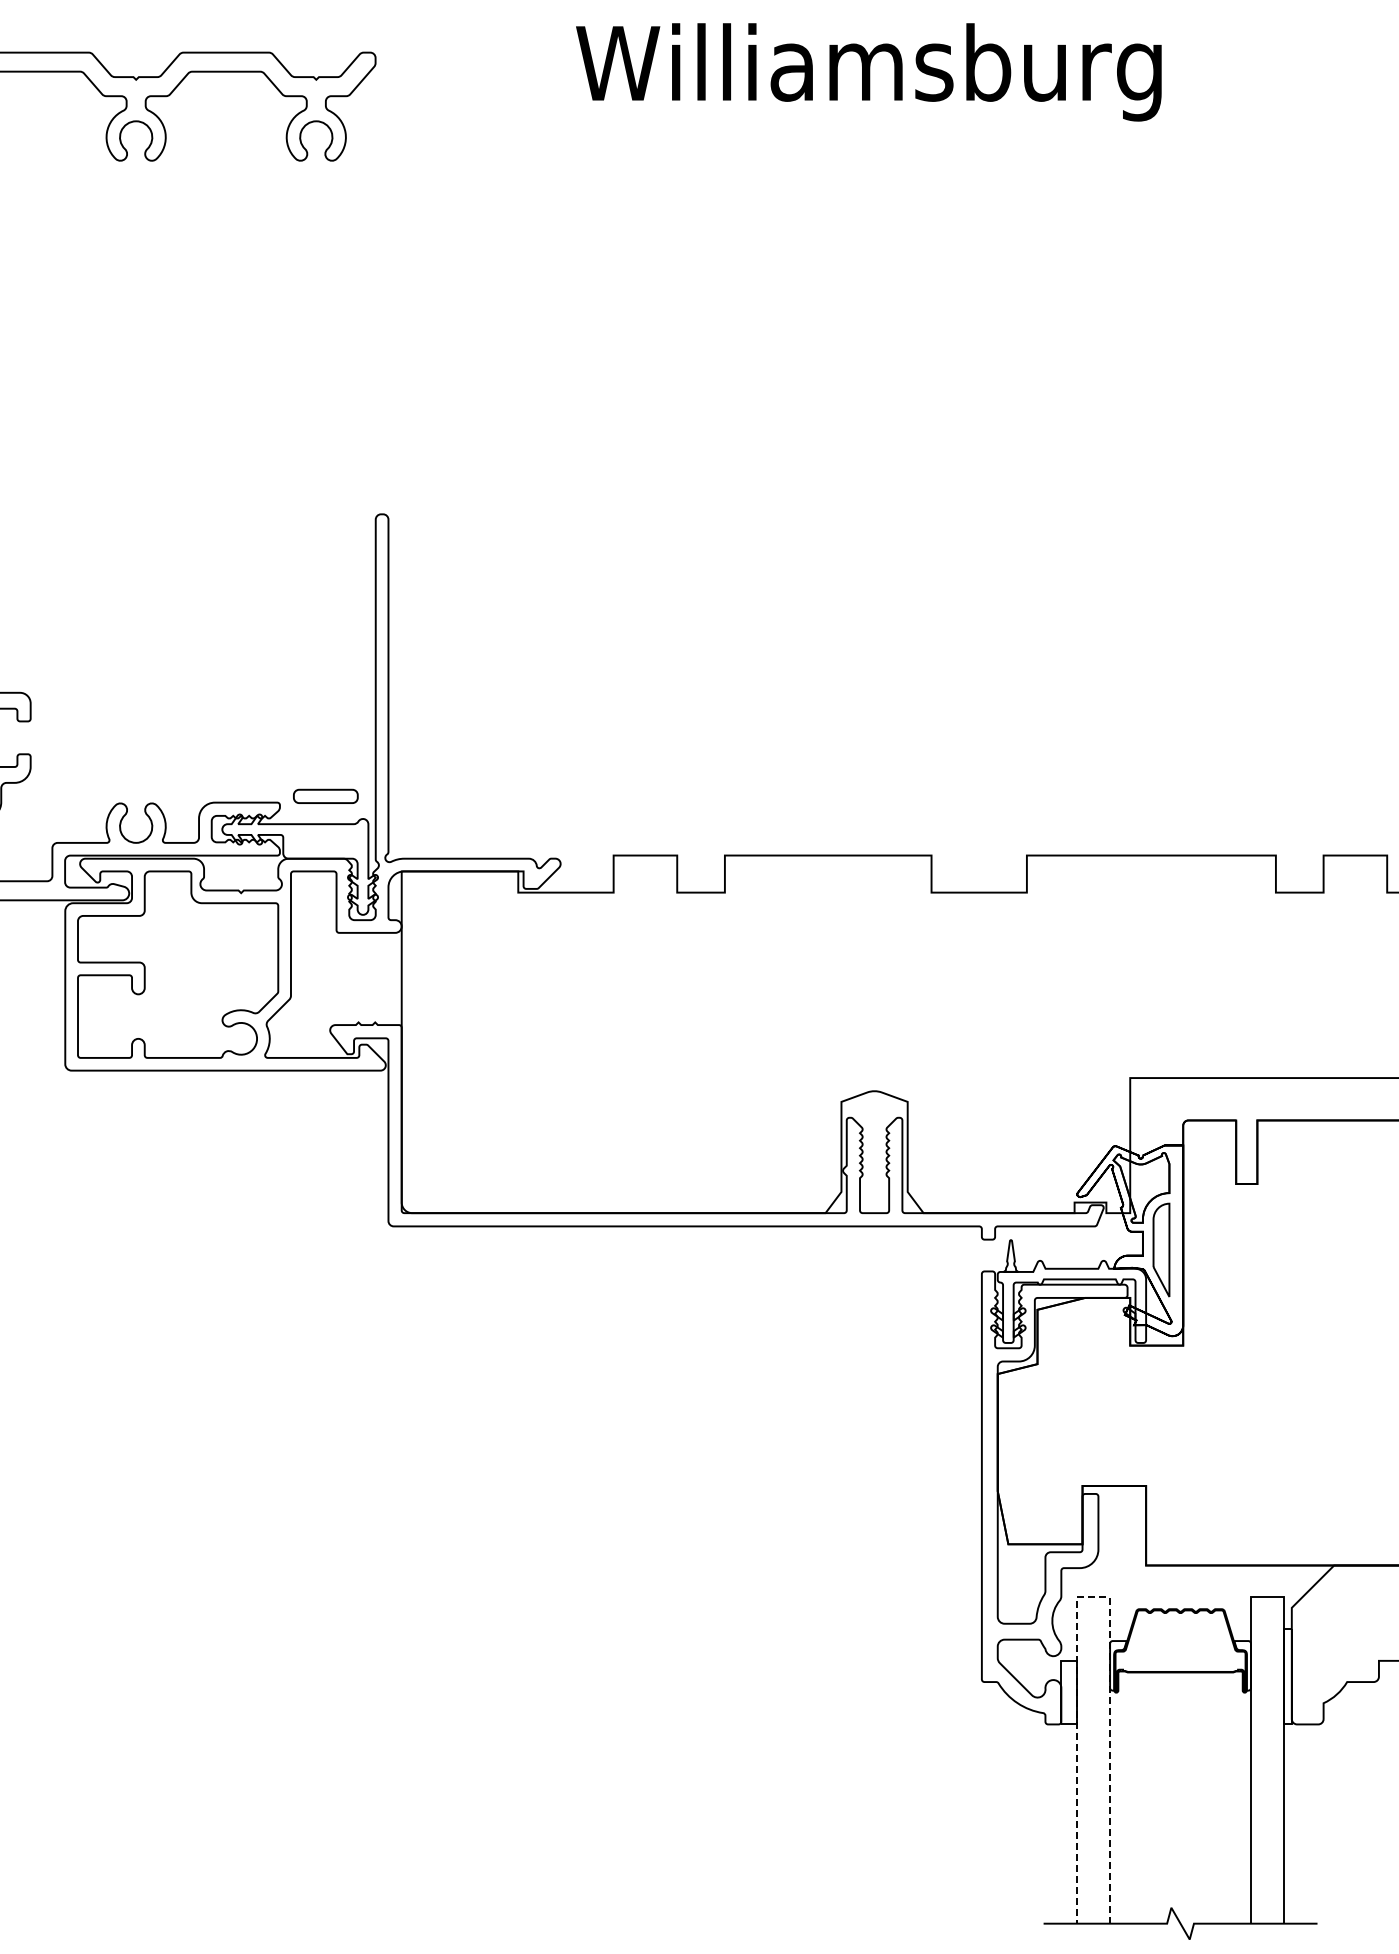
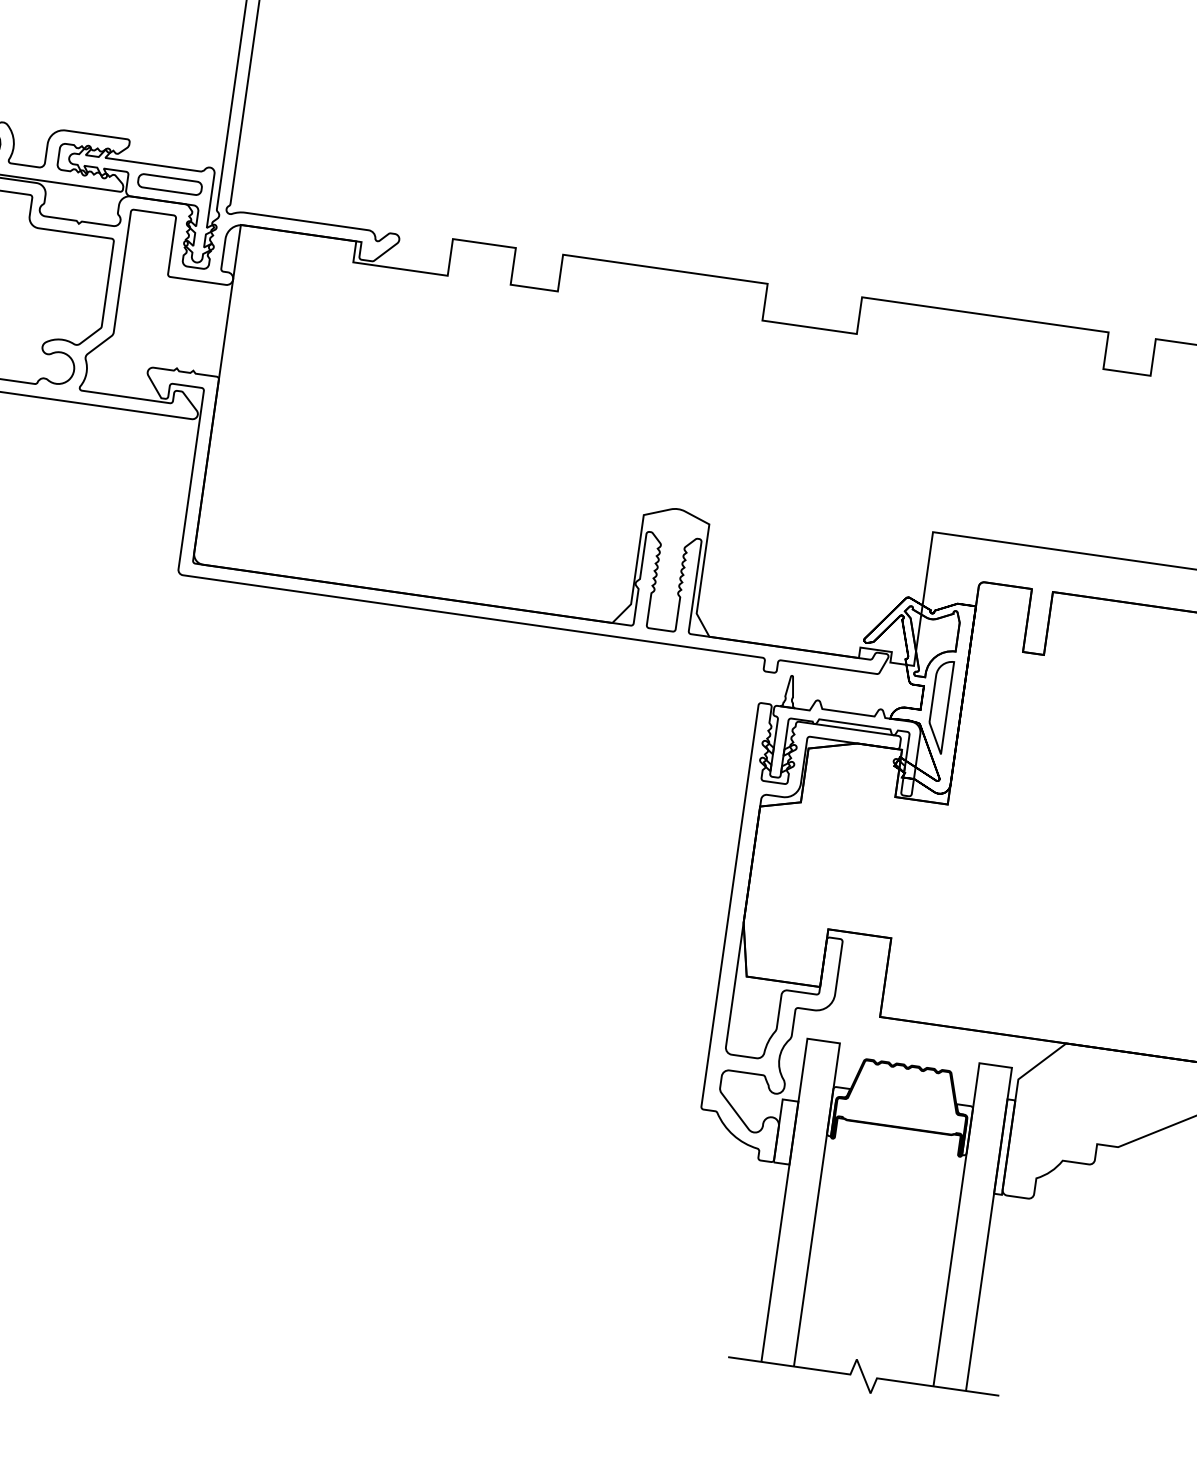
part: (325, 795) -> (169, 183), moved
line: (1093, 1597) -> (823, 1041), dashed -> solid

